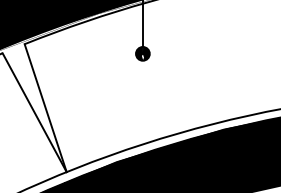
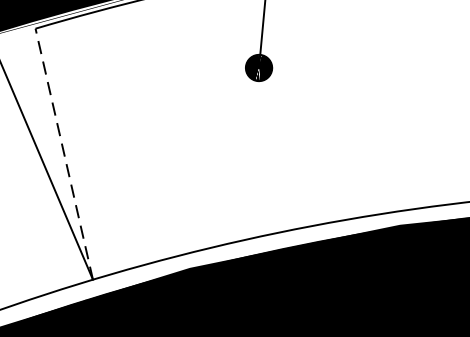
line: (45, 107) -> (64, 152), solid -> dashed

